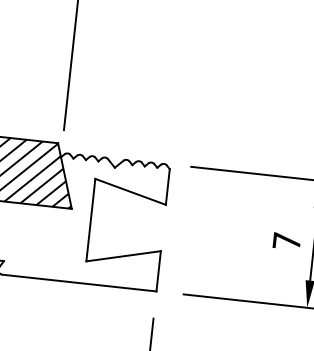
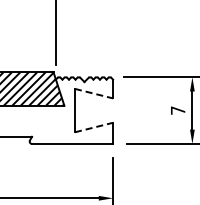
line: (131, 191) -> (94, 93), solid -> dashed
line: (124, 256) -> (94, 127), solid -> dashed

